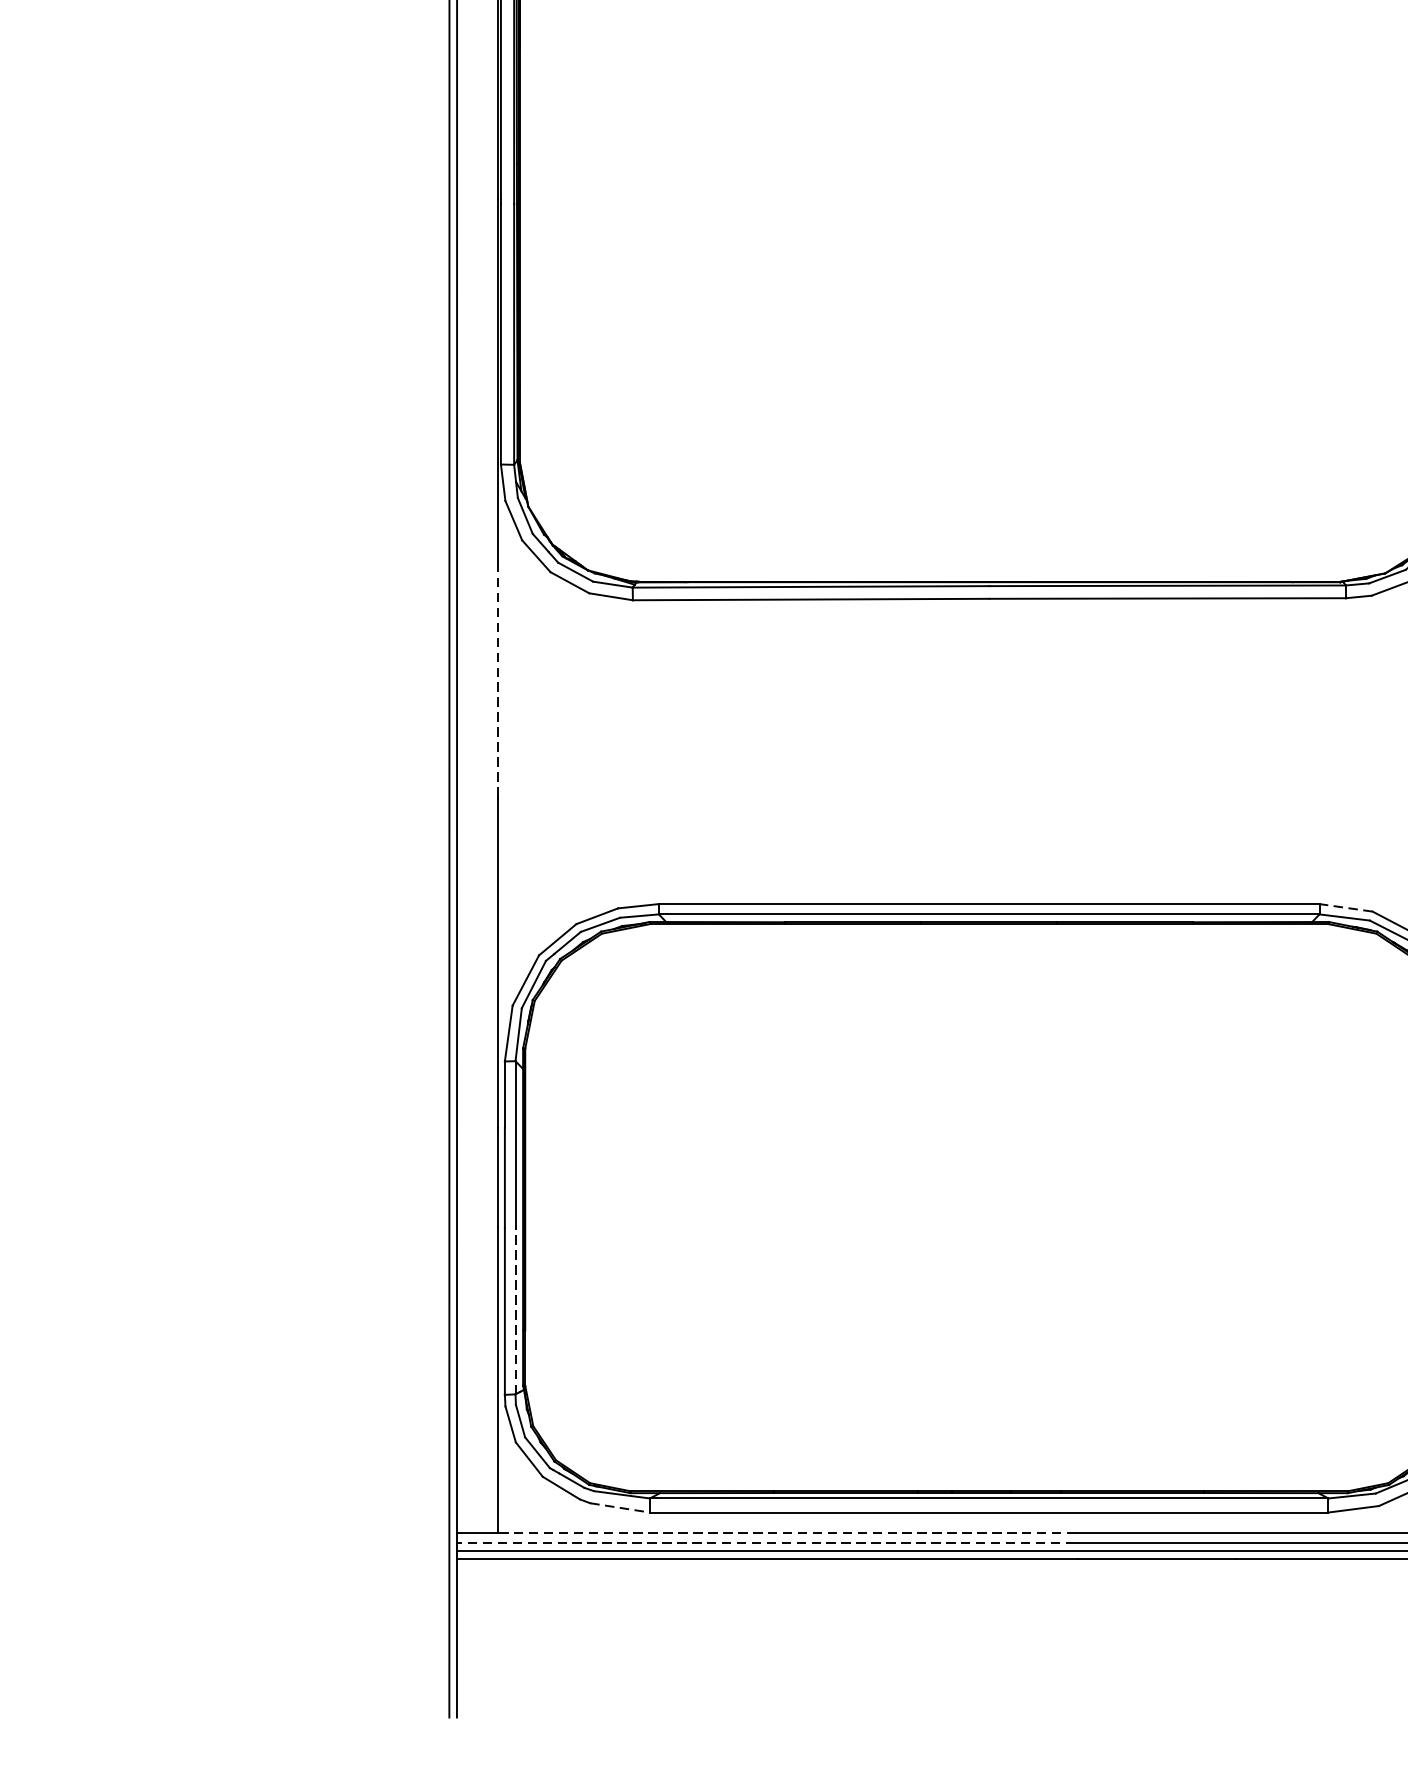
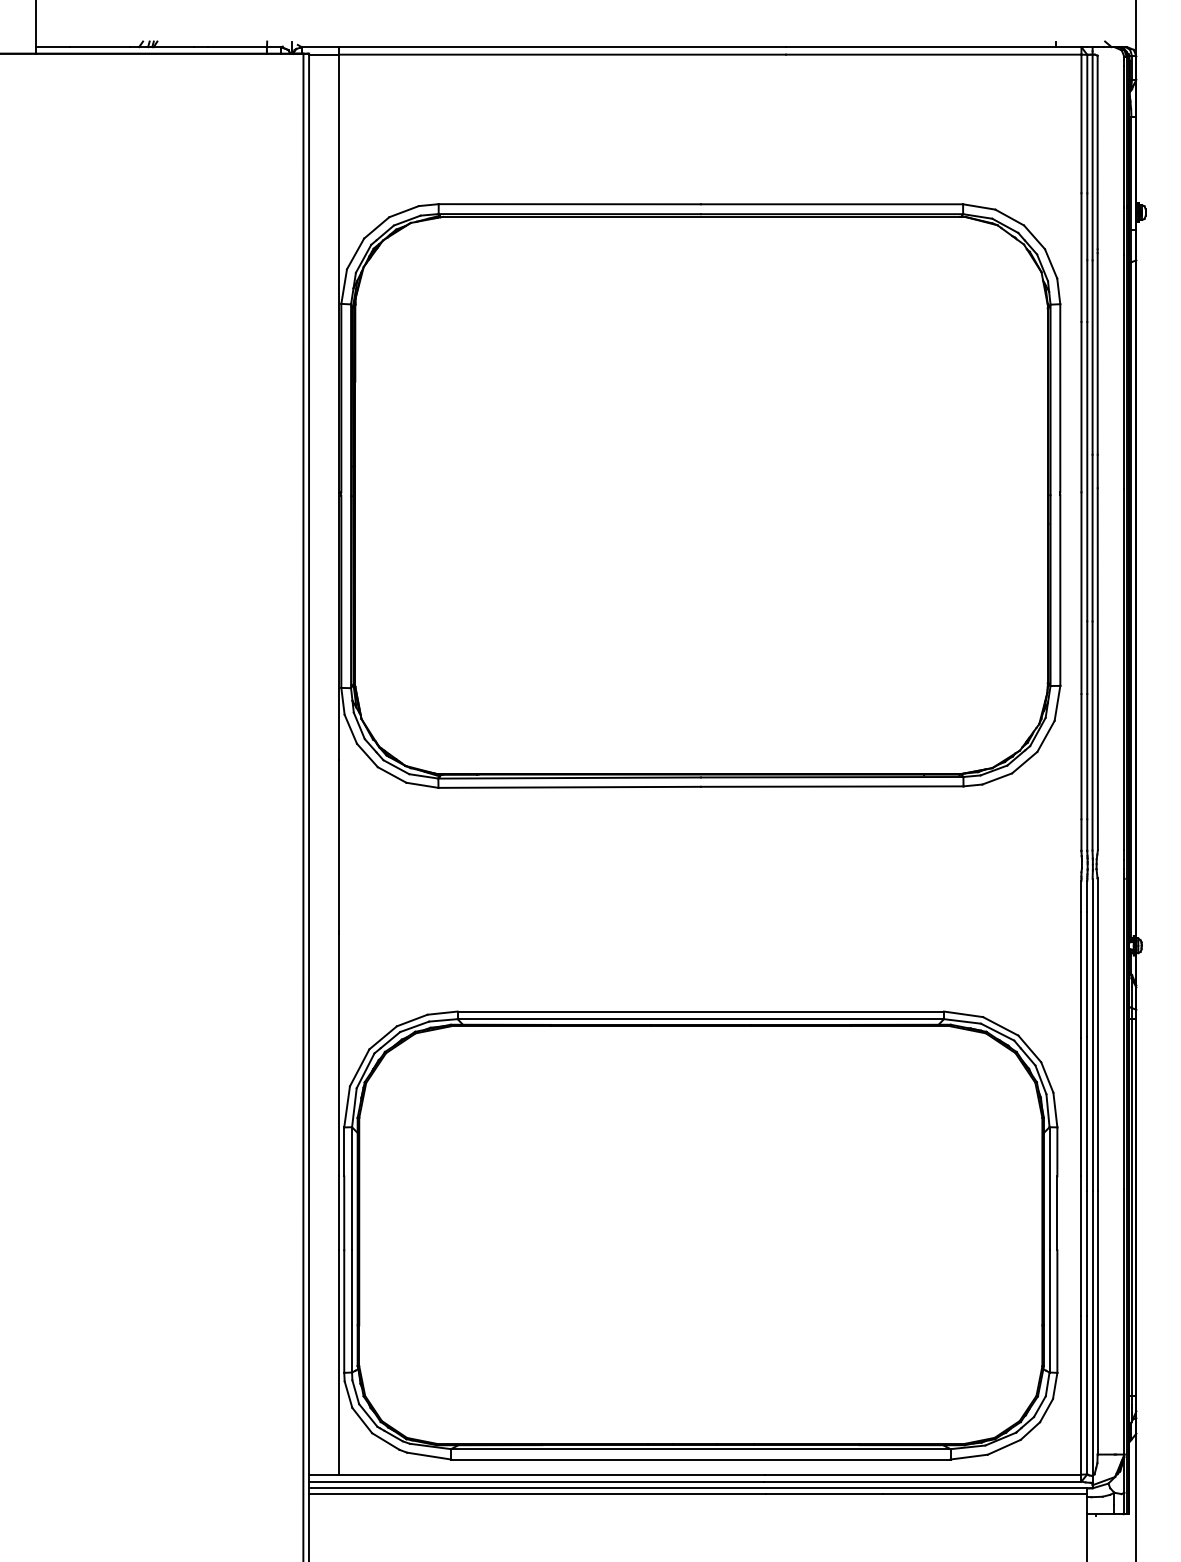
line: (498, 679) -> (339, 846), dashed -> solid
line: (1346, 908) -> (963, 1014), dashed -> solid
line: (516, 1310) -> (352, 1310), dashed -> solid
line: (620, 1508) -> (429, 1456), dashed -> solid
line: (786, 1532) -> (551, 1474), dashed -> solid
line: (766, 1542) -> (536, 1481), dashed -> solid

